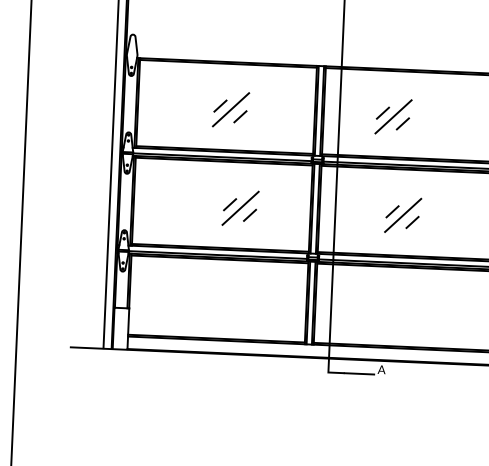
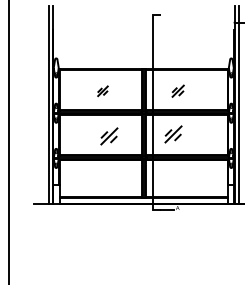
part: (229, 110) -> (102, 91), size x0.6
part: (394, 117) -> (178, 91), size x0.7
part: (403, 215) -> (173, 134), moved

